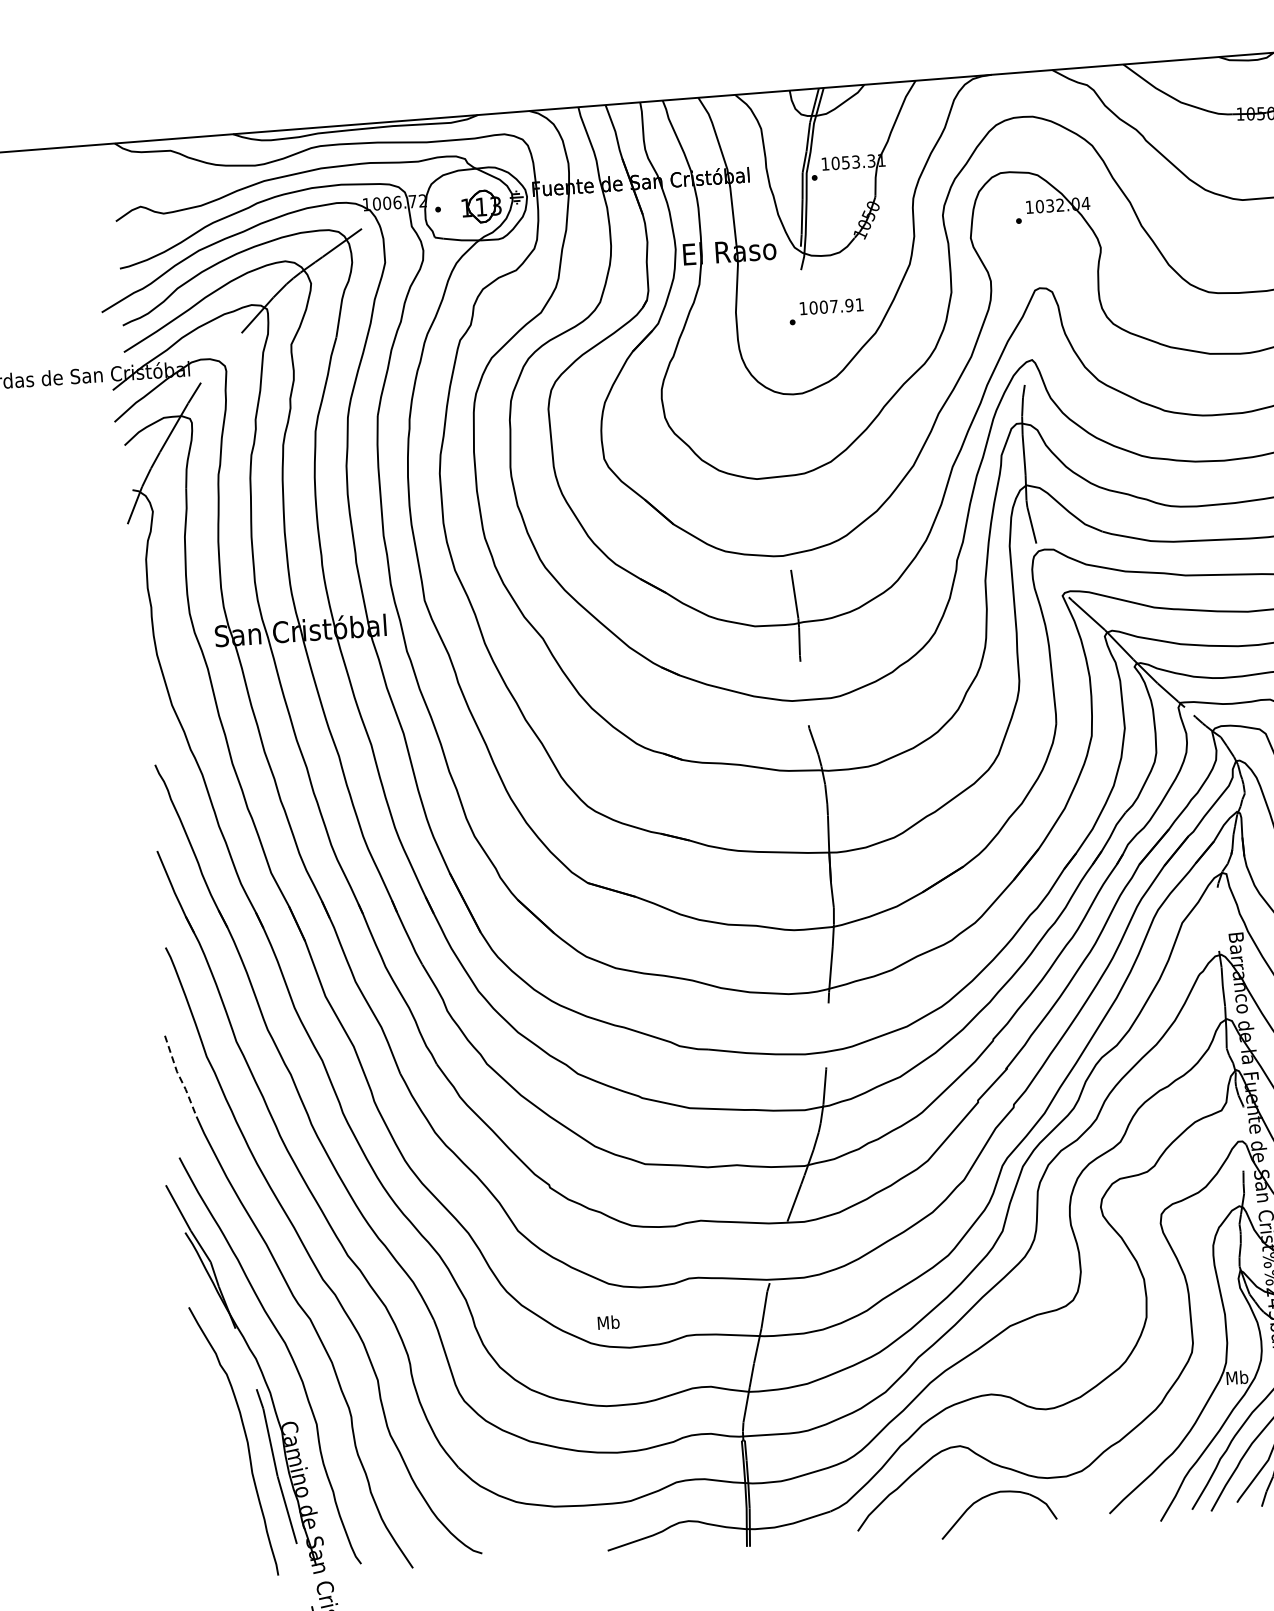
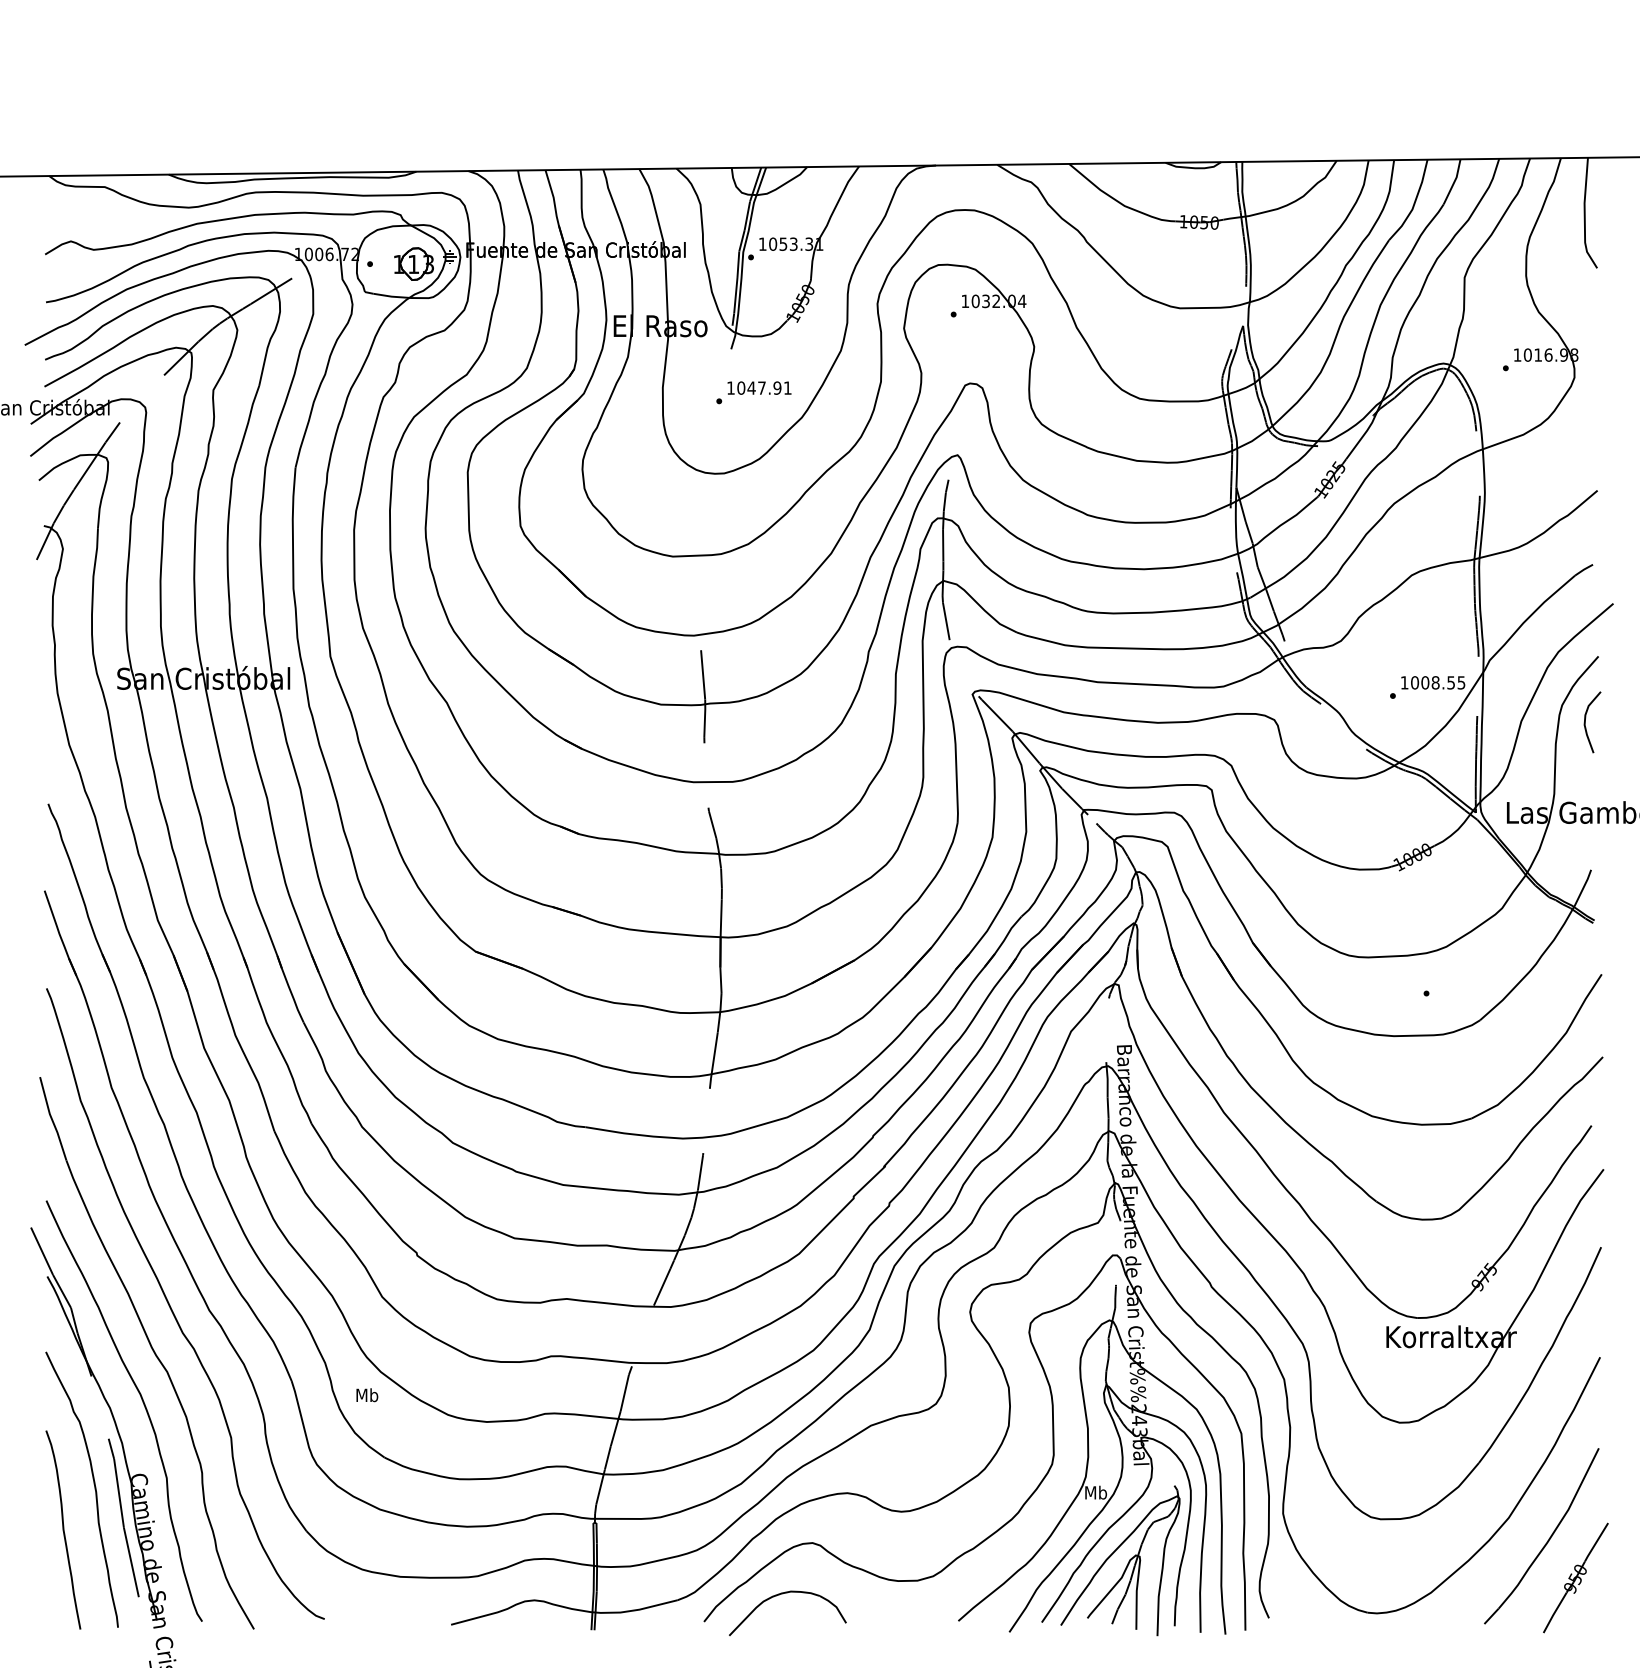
text: (823, 306) -> (751, 387), 1007.91 -> 1047.91
line: (180, 1076) -> (52, 1119), dashed -> solid
text: (608, 1322) -> (367, 1395), moved
curve: (217, 1481) -> (63, 1529), added
part: (992, 1495) -> (782, 1594), moved

